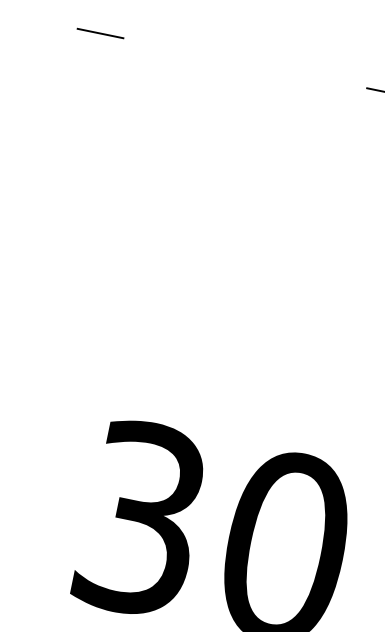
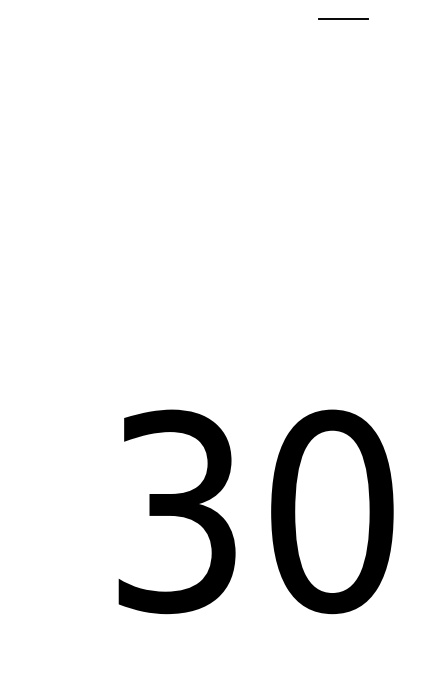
line: (100, 33) -> (31, 18), removed

